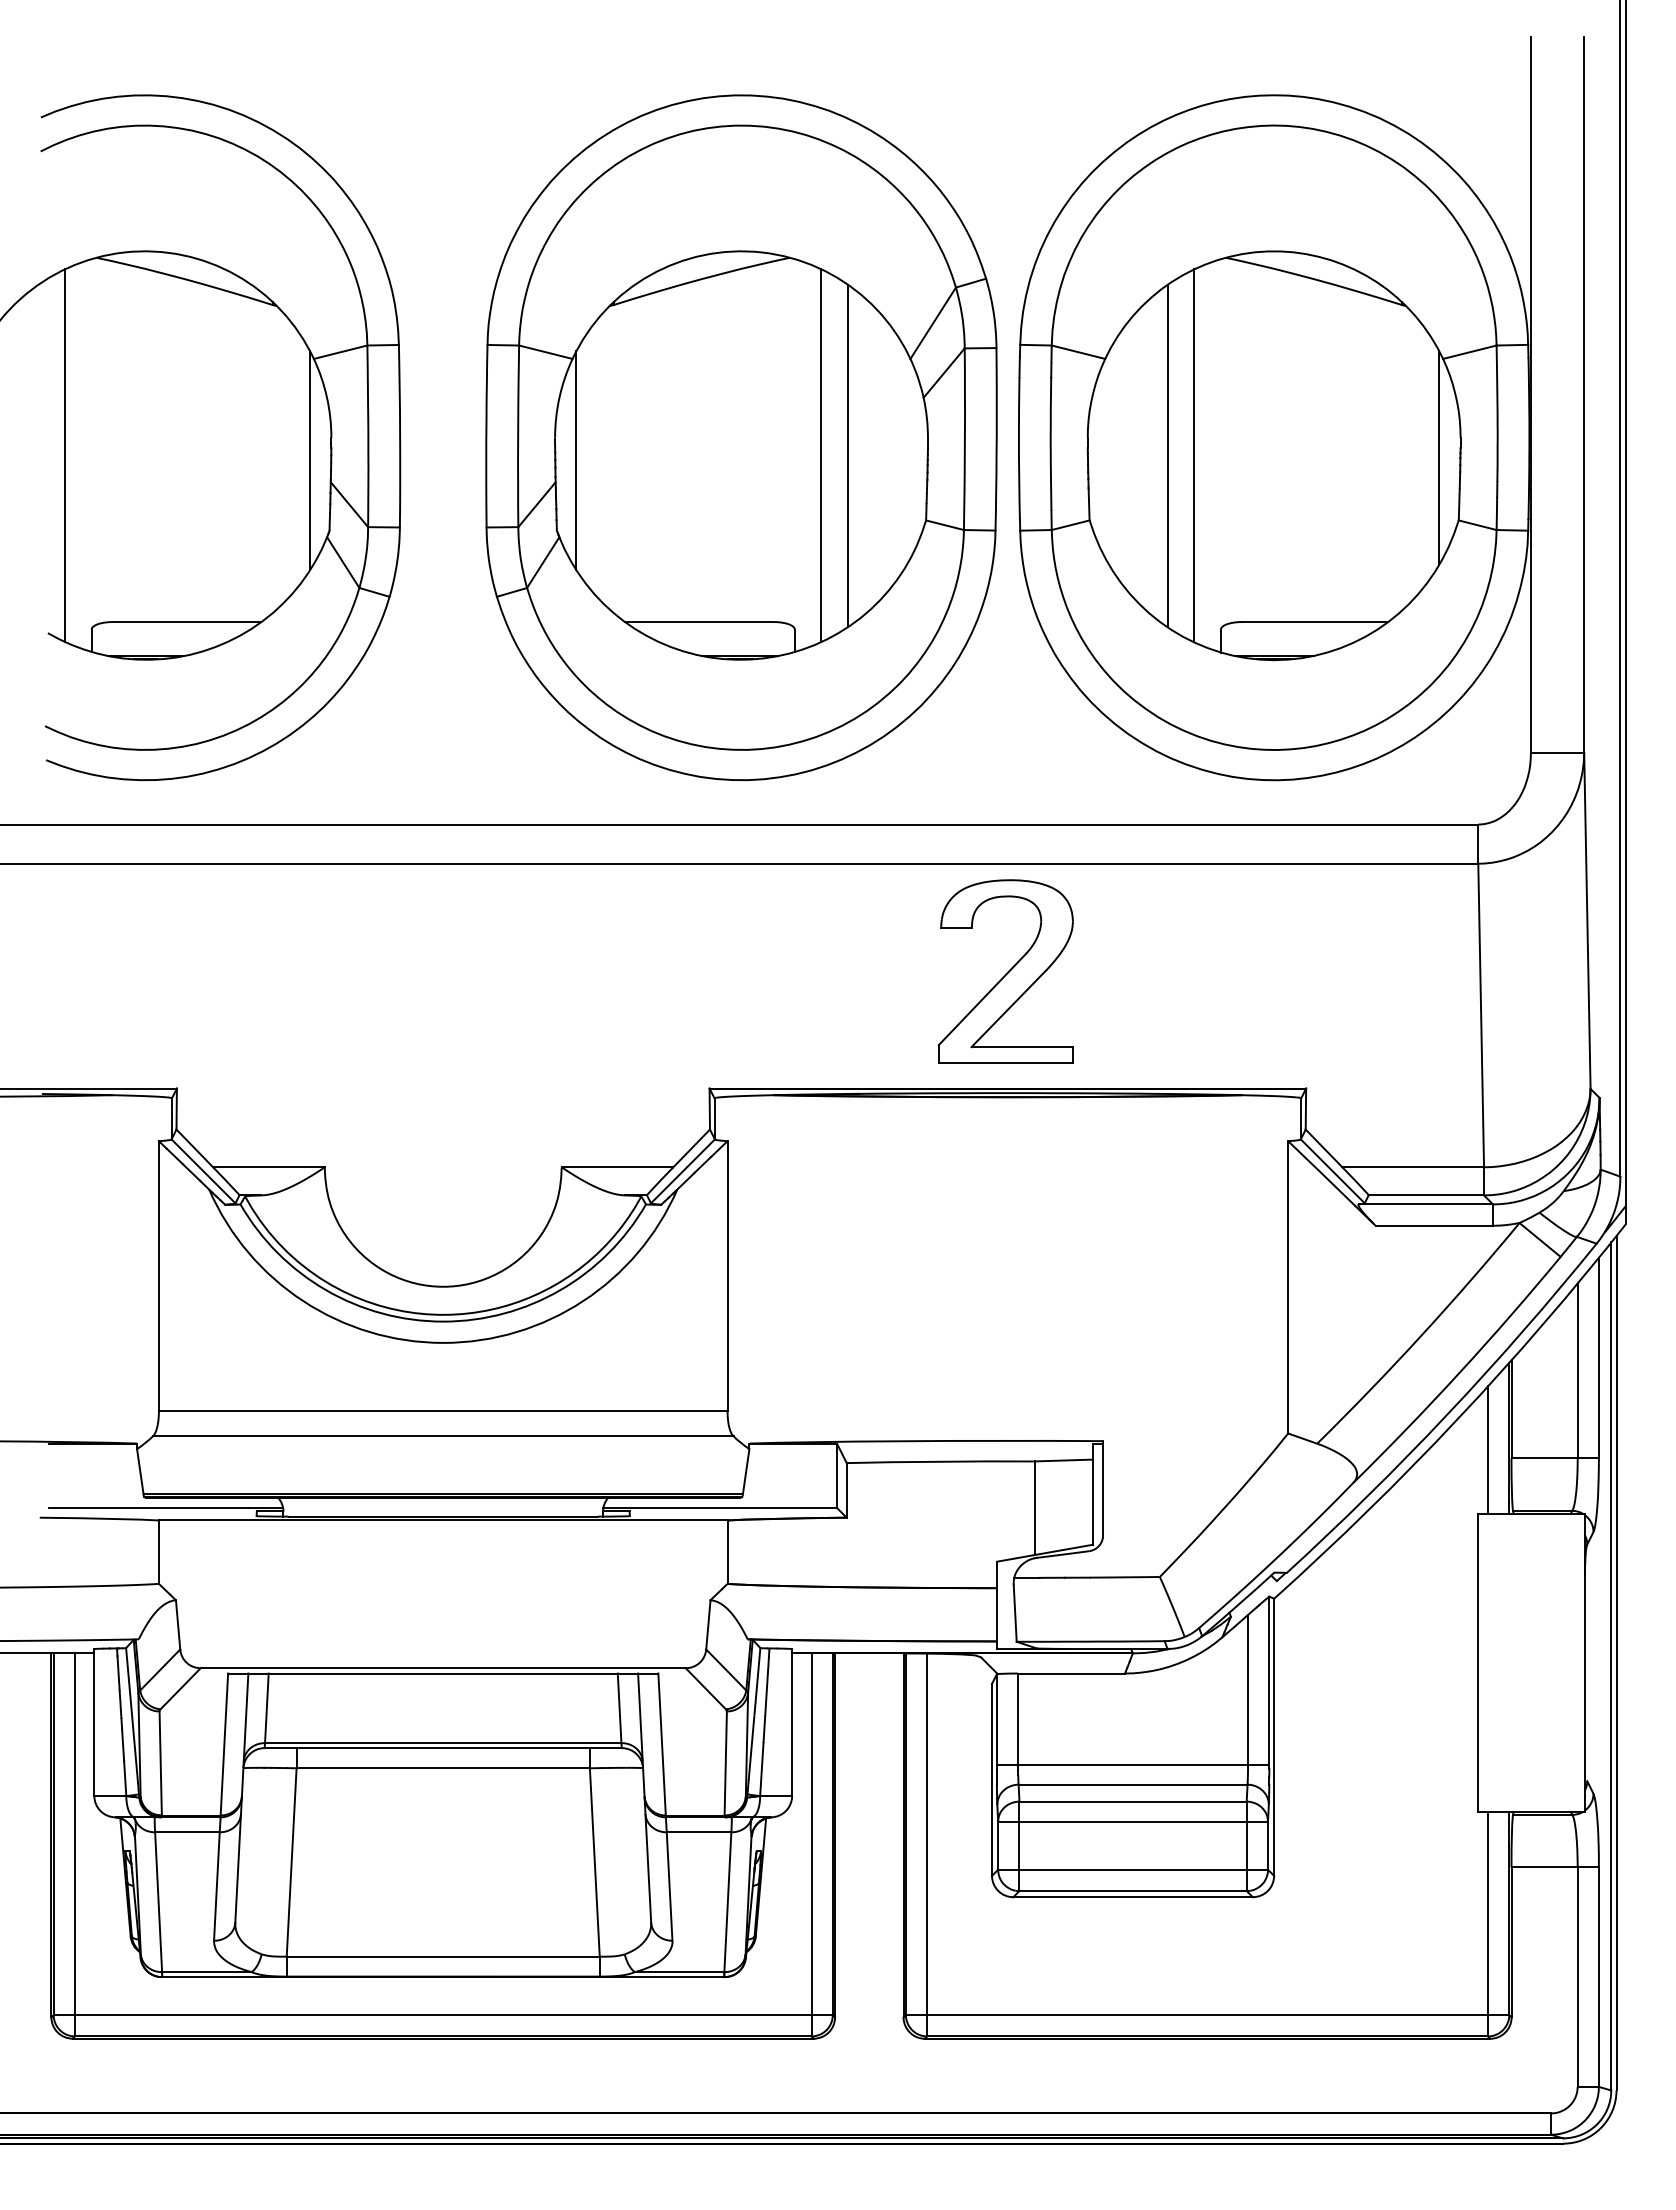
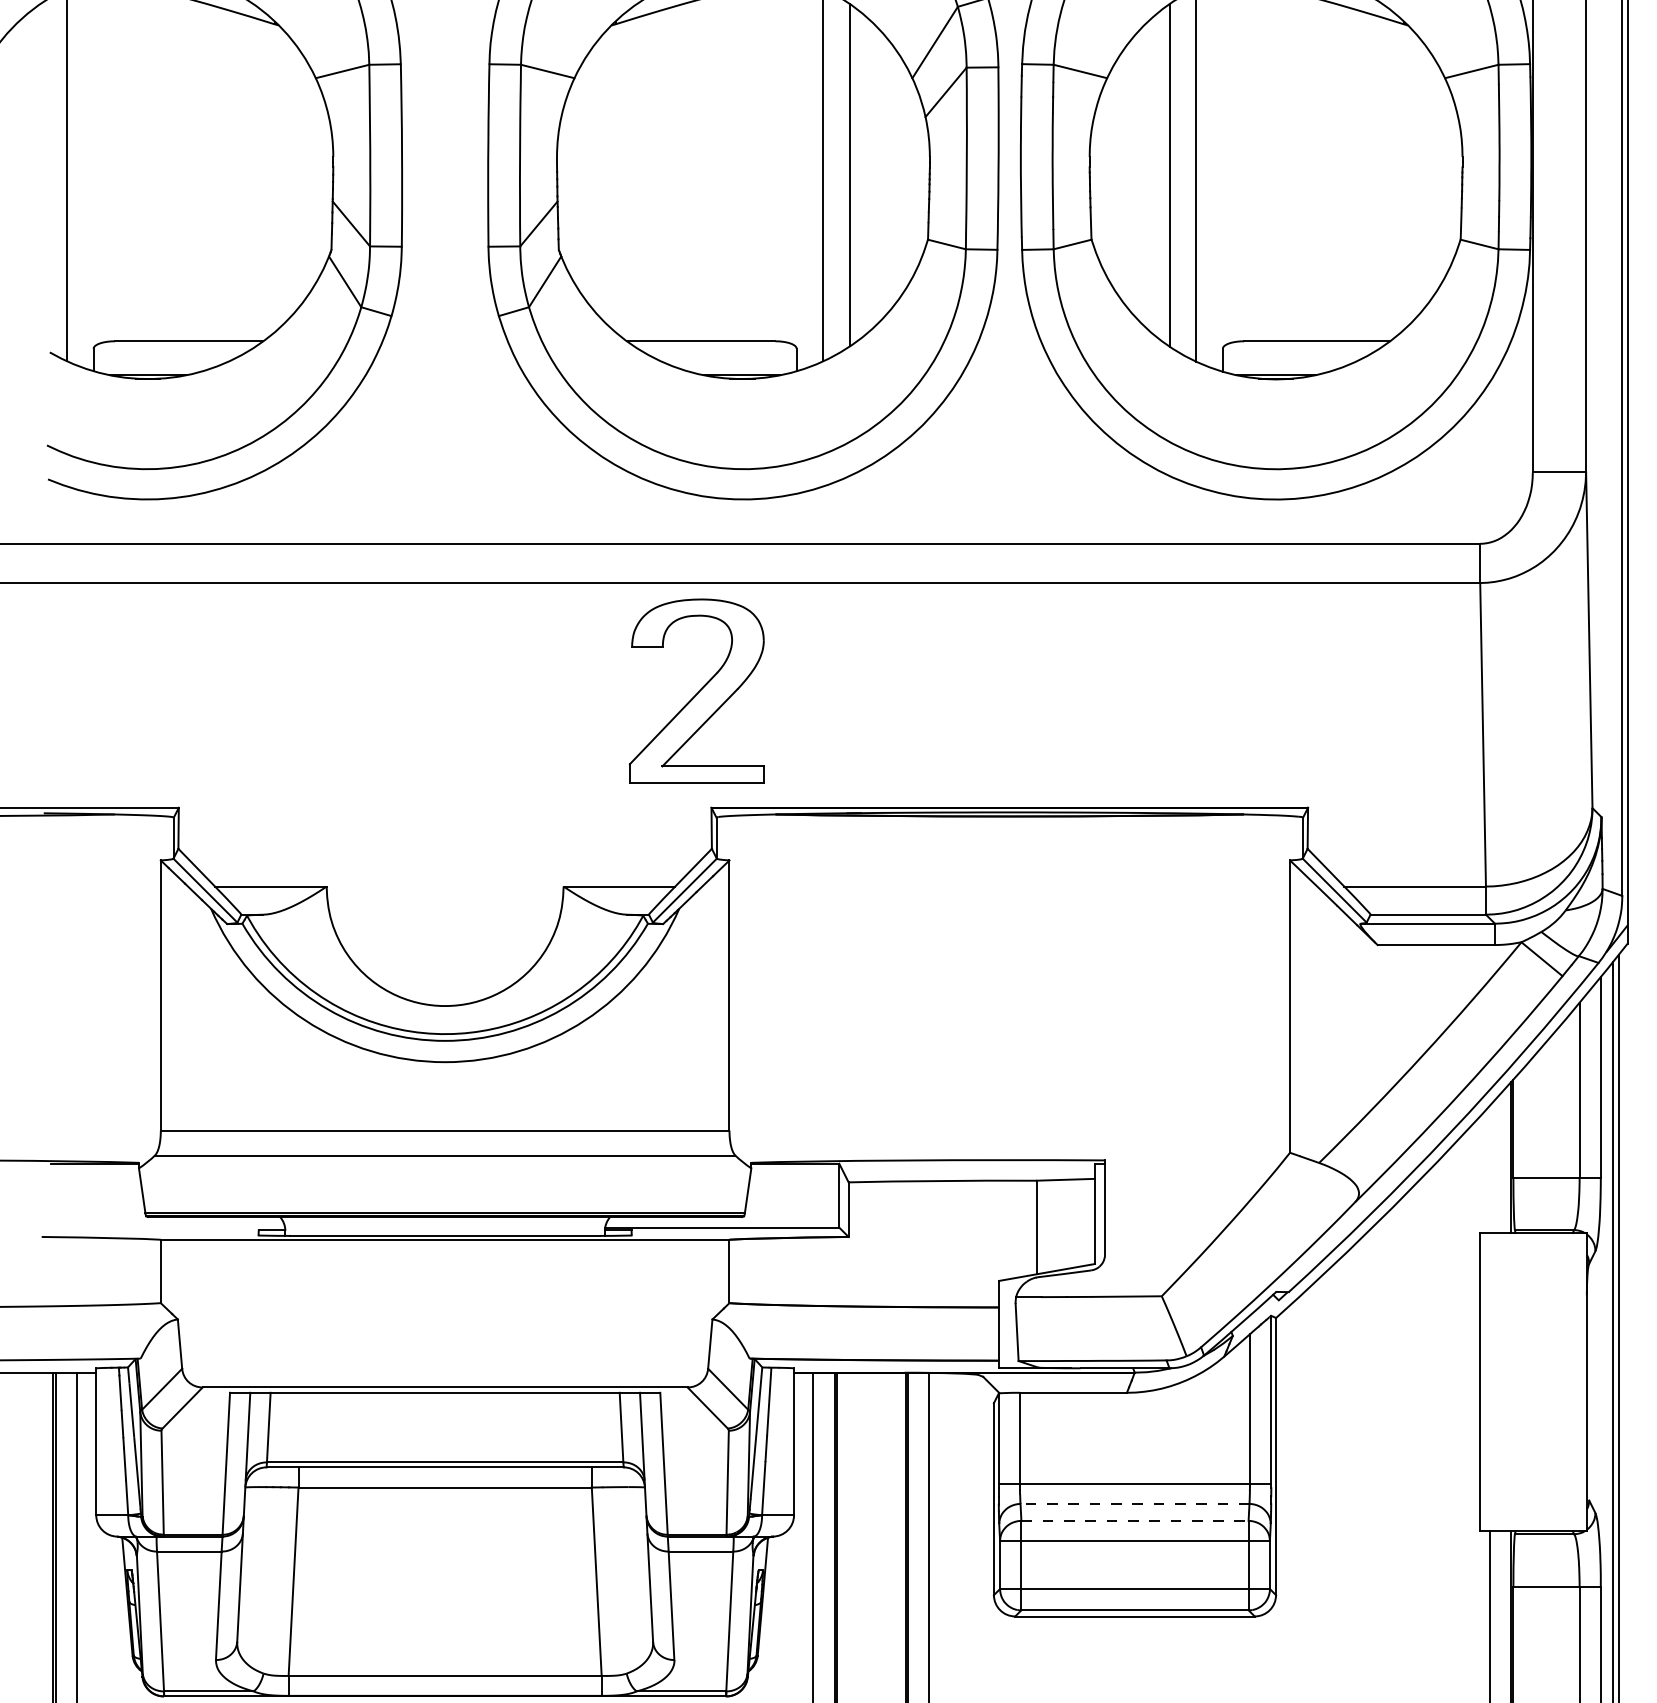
line: (1439, 457) -> (1441, 176), removed
line: (310, 460) -> (312, 179), removed
line: (576, 460) -> (578, 179), removed
part: (1005, 971) -> (696, 690), moved
line: (1487, 1449) -> (1489, 1168), removed
line: (166, 1508) -> (168, 1227), removed
line: (1132, 1784) -> (1134, 1503), solid -> dashed
line: (1133, 1801) -> (1135, 1520), solid -> dashed

